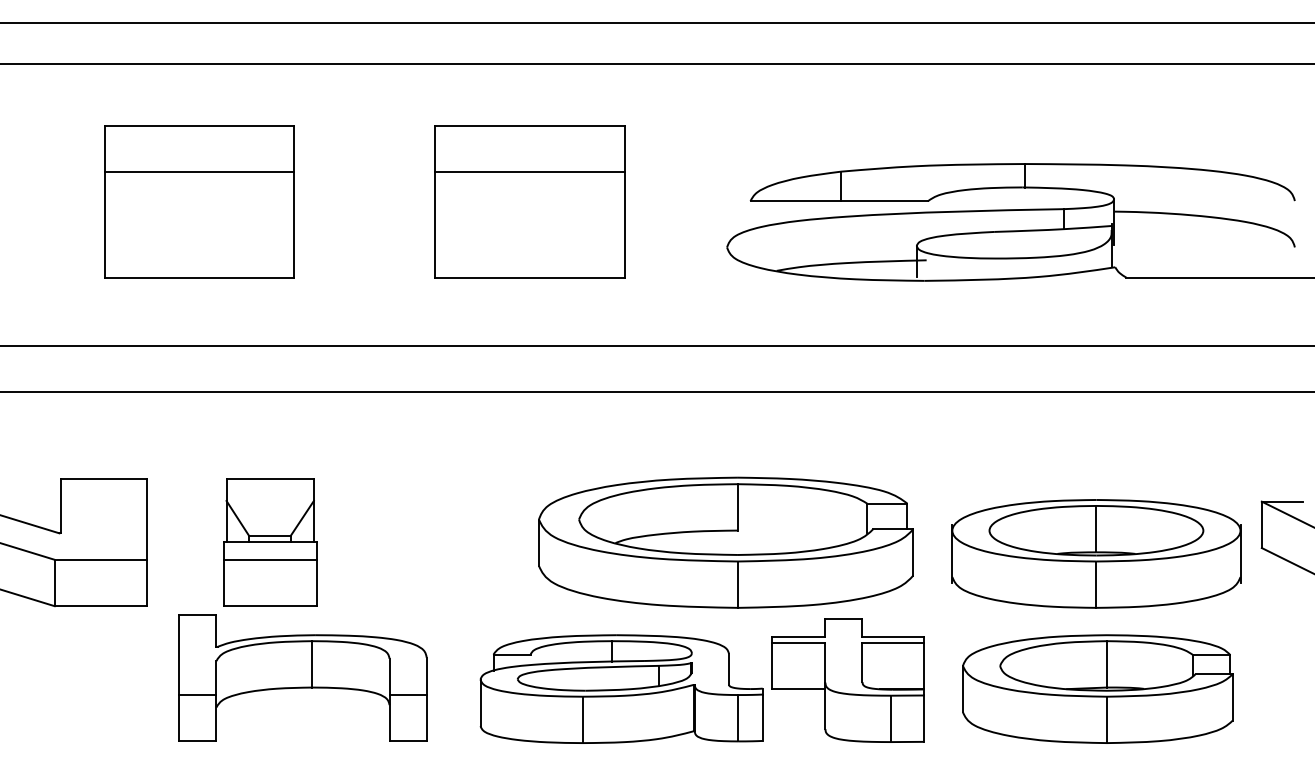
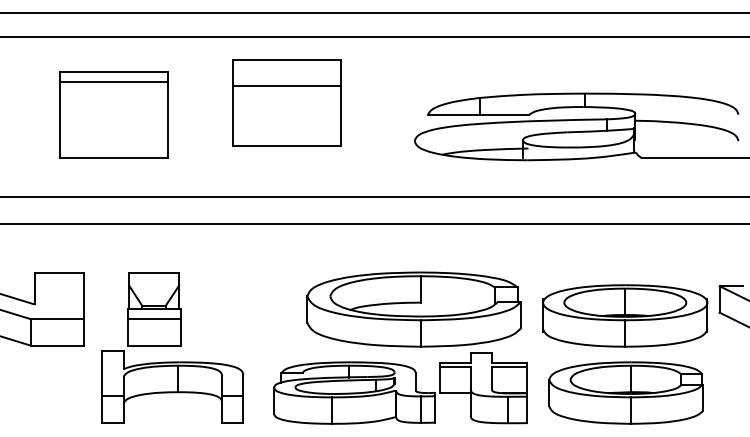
line: (198, 172) -> (113, 82), moved
part: (528, 200) -> (286, 102), moved

